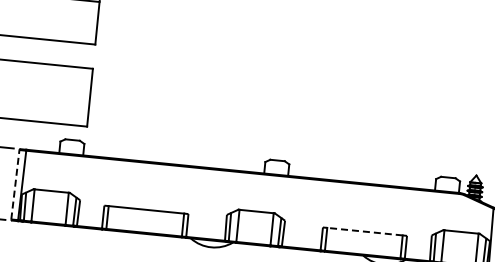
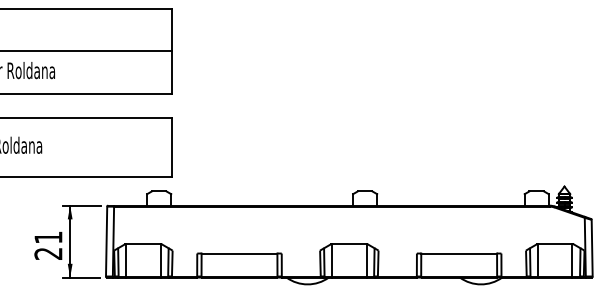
line: (15, 184) -> (106, 241), dashed -> solid
line: (365, 231) -> (459, 253), dashed -> solid

